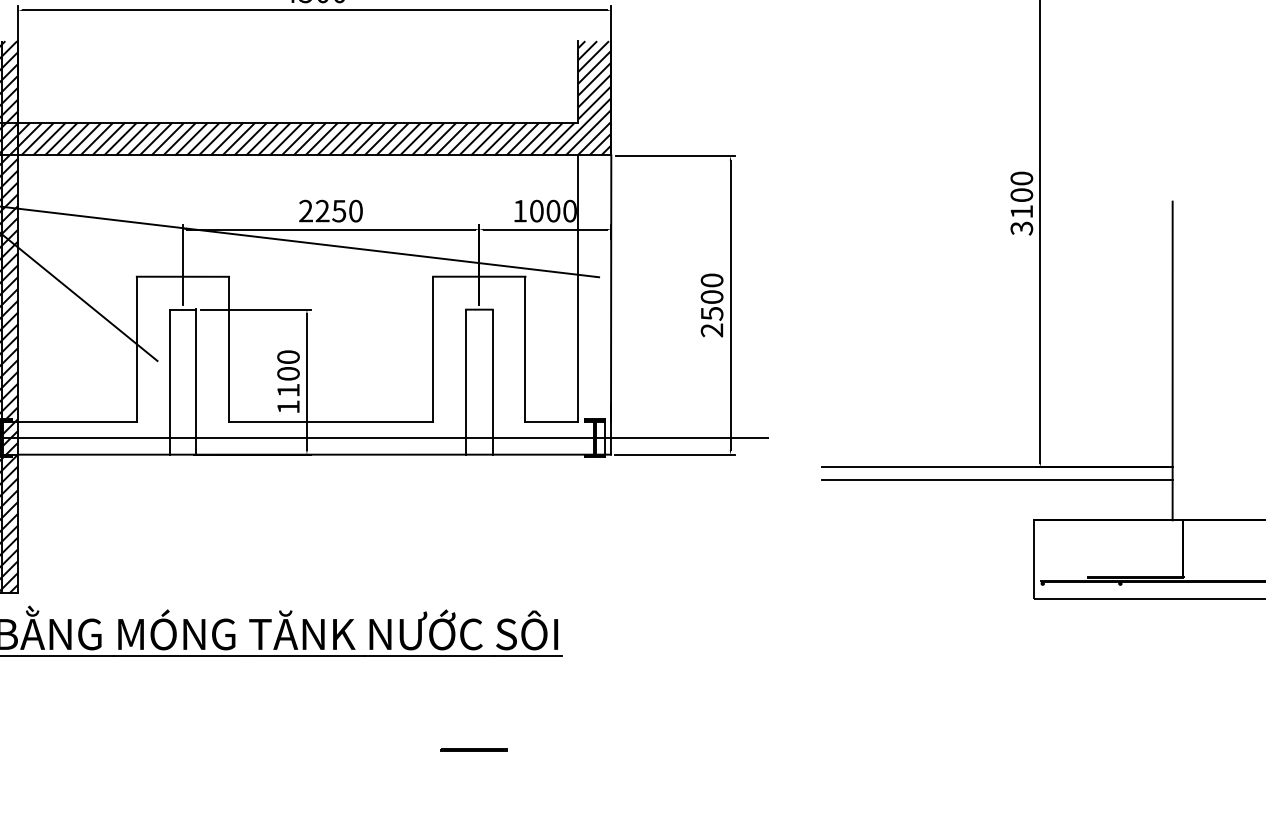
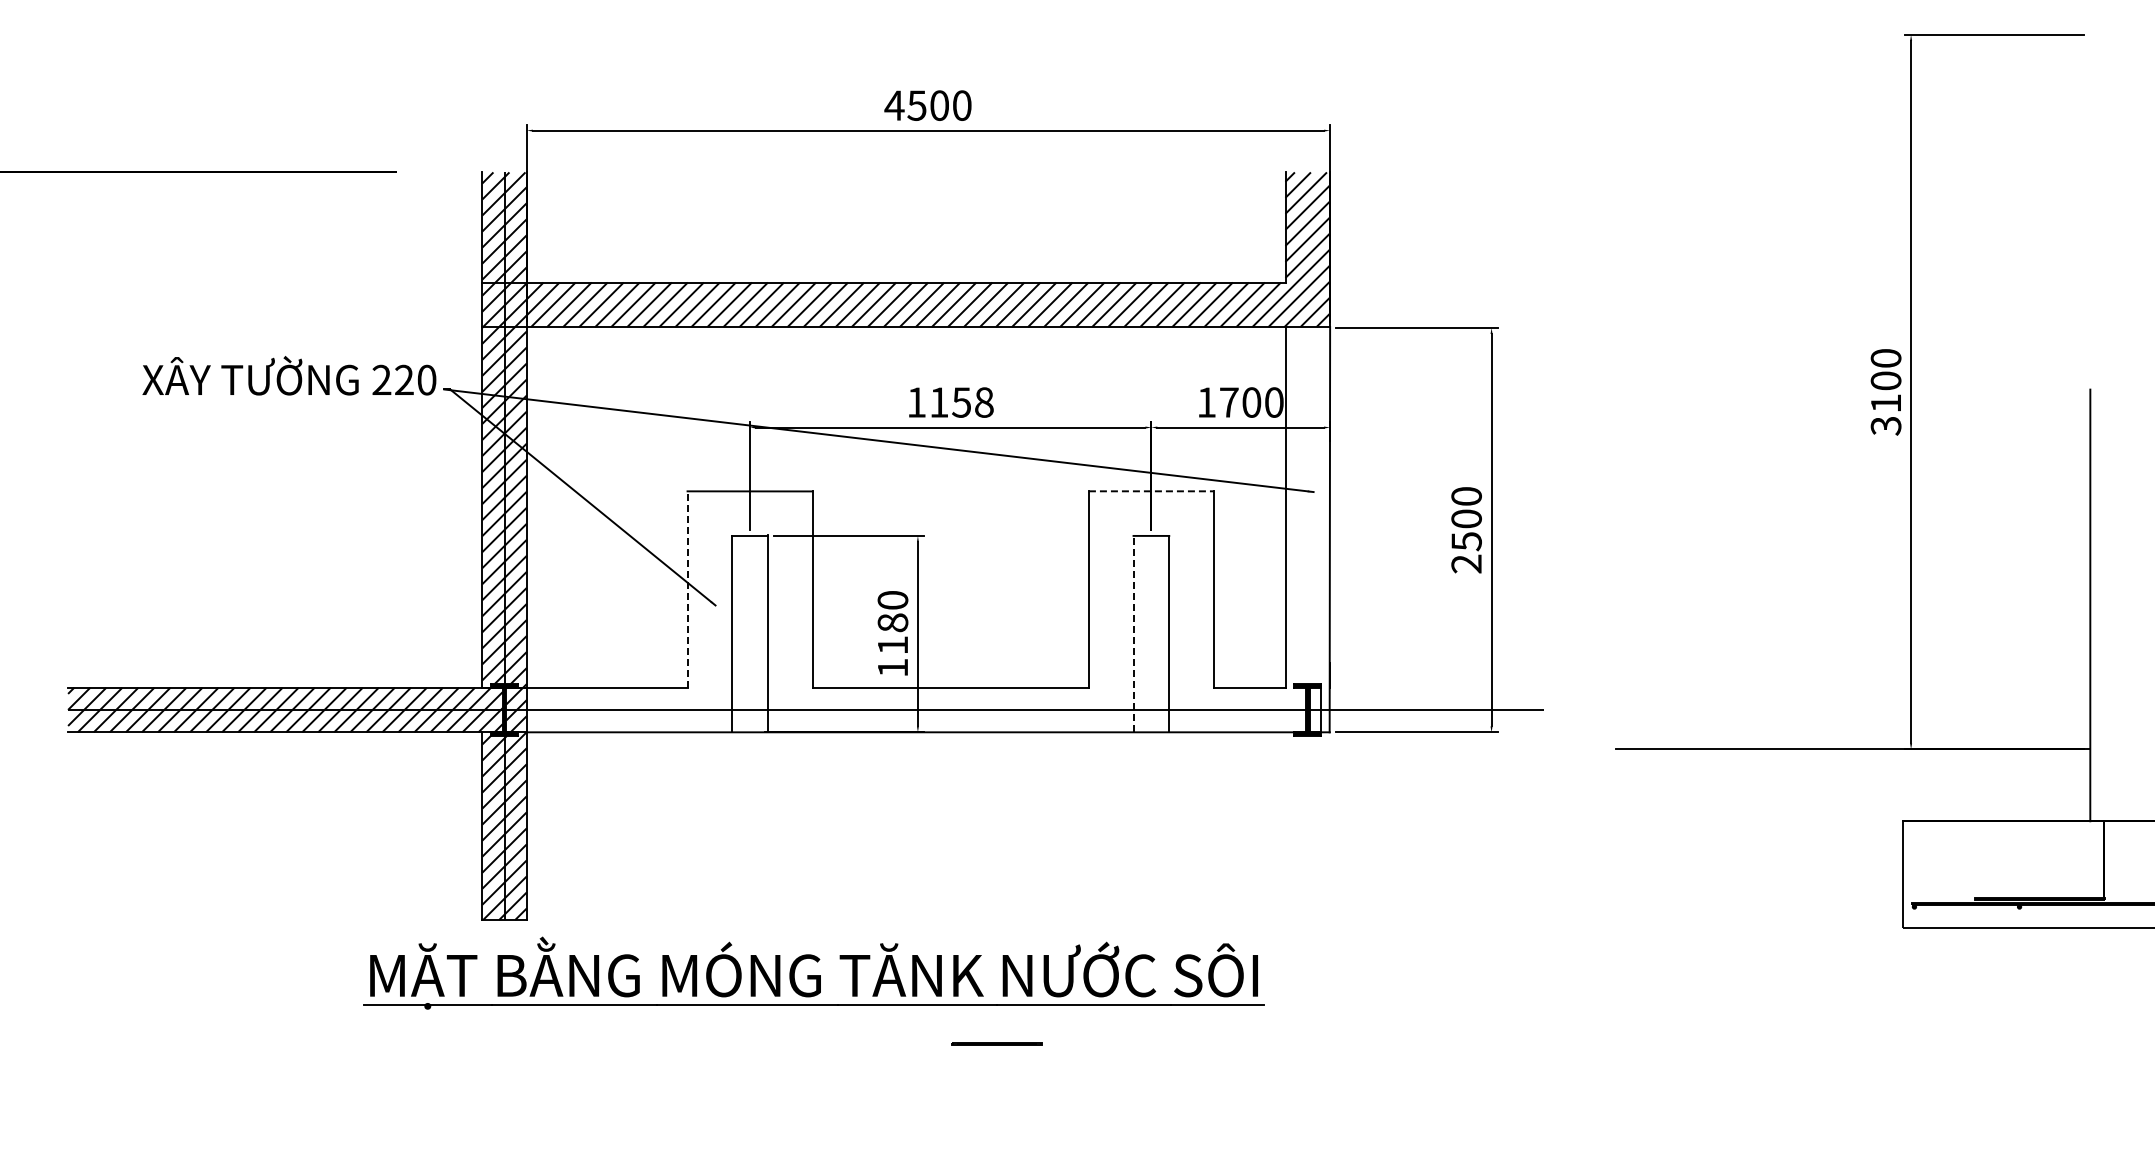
text: (330, 211) -> (950, 402), 2250 -> 1158
text: (537, 211) -> (1229, 402), 1000 -> 1700
line: (479, 276) -> (1151, 491), solid -> dashed
line: (136, 349) -> (687, 589), solid -> dashed
text: (288, 373) -> (892, 622), 1100 -> 1180
line: (466, 381) -> (1133, 633), solid -> dashed
line: (997, 480) -> (1852, 767), removed
line: (473, 749) -> (996, 1043), moved

